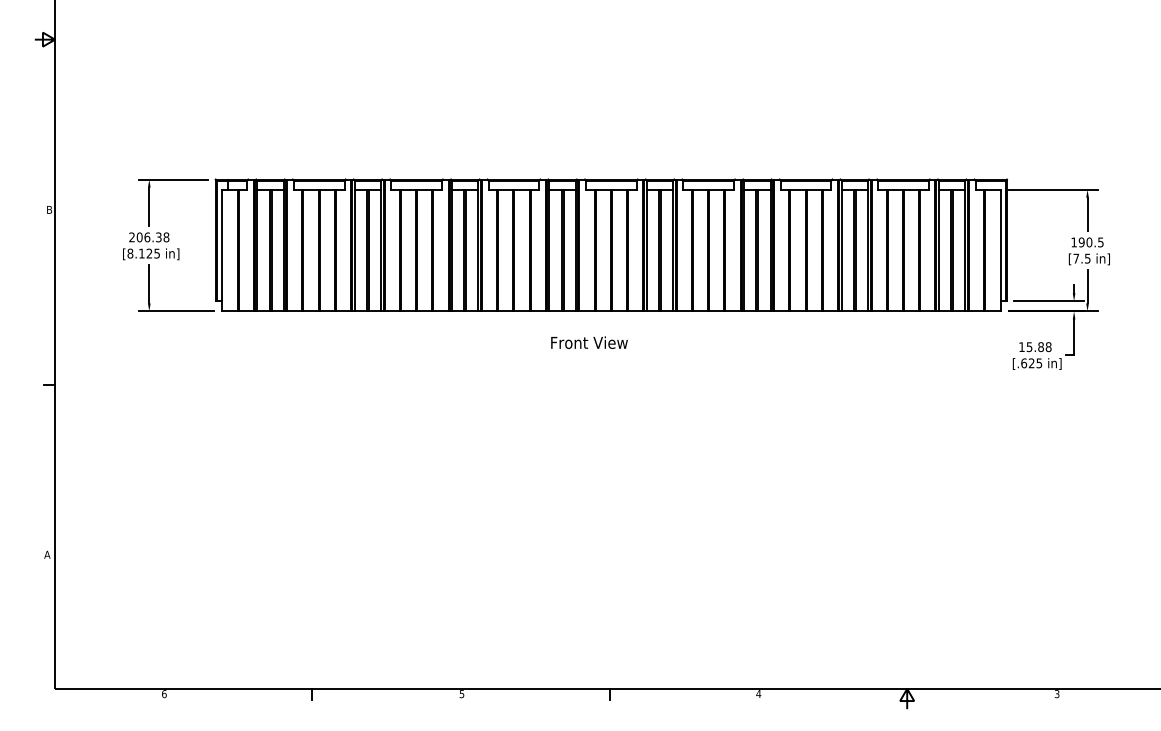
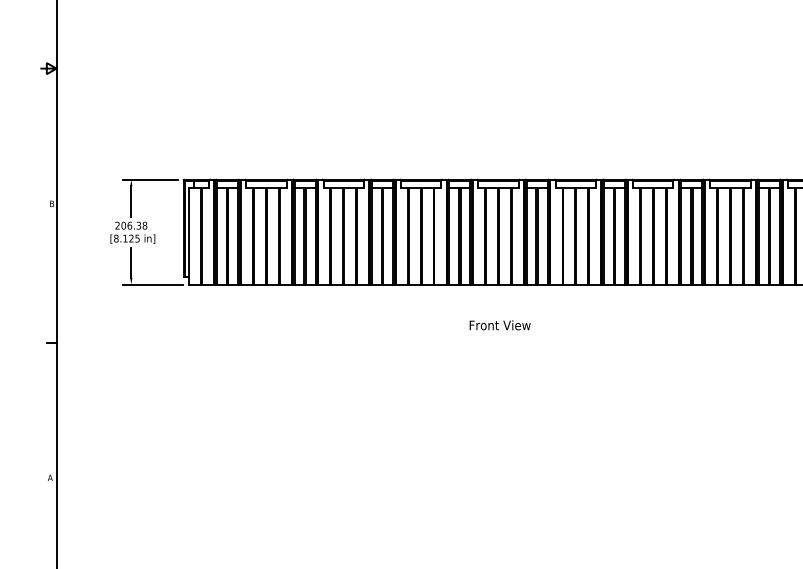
text: (589, 342) -> (500, 325), moved

